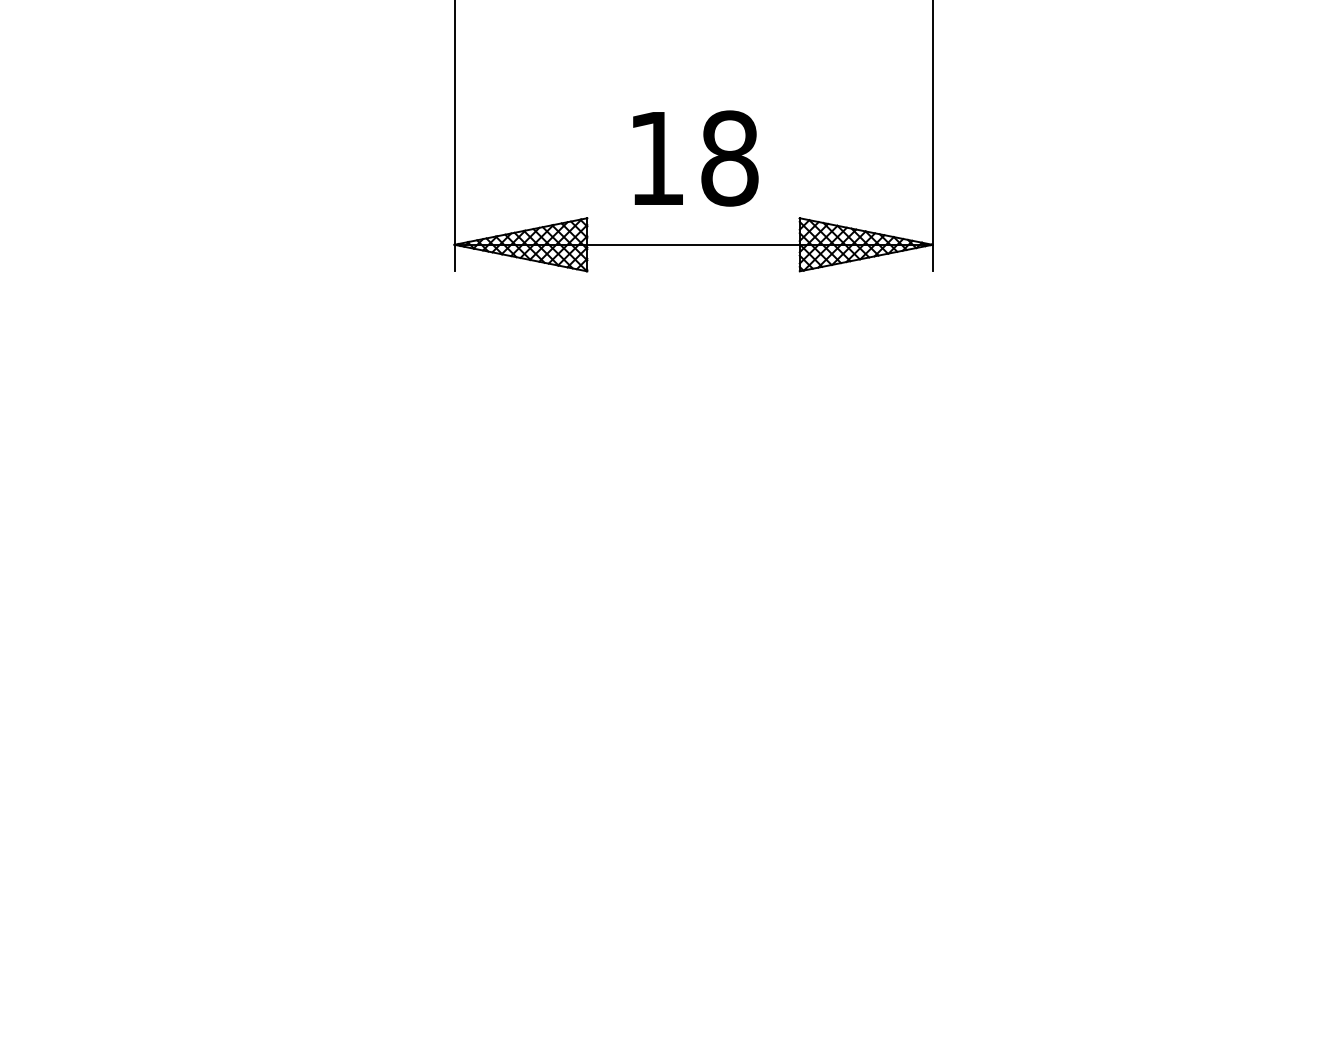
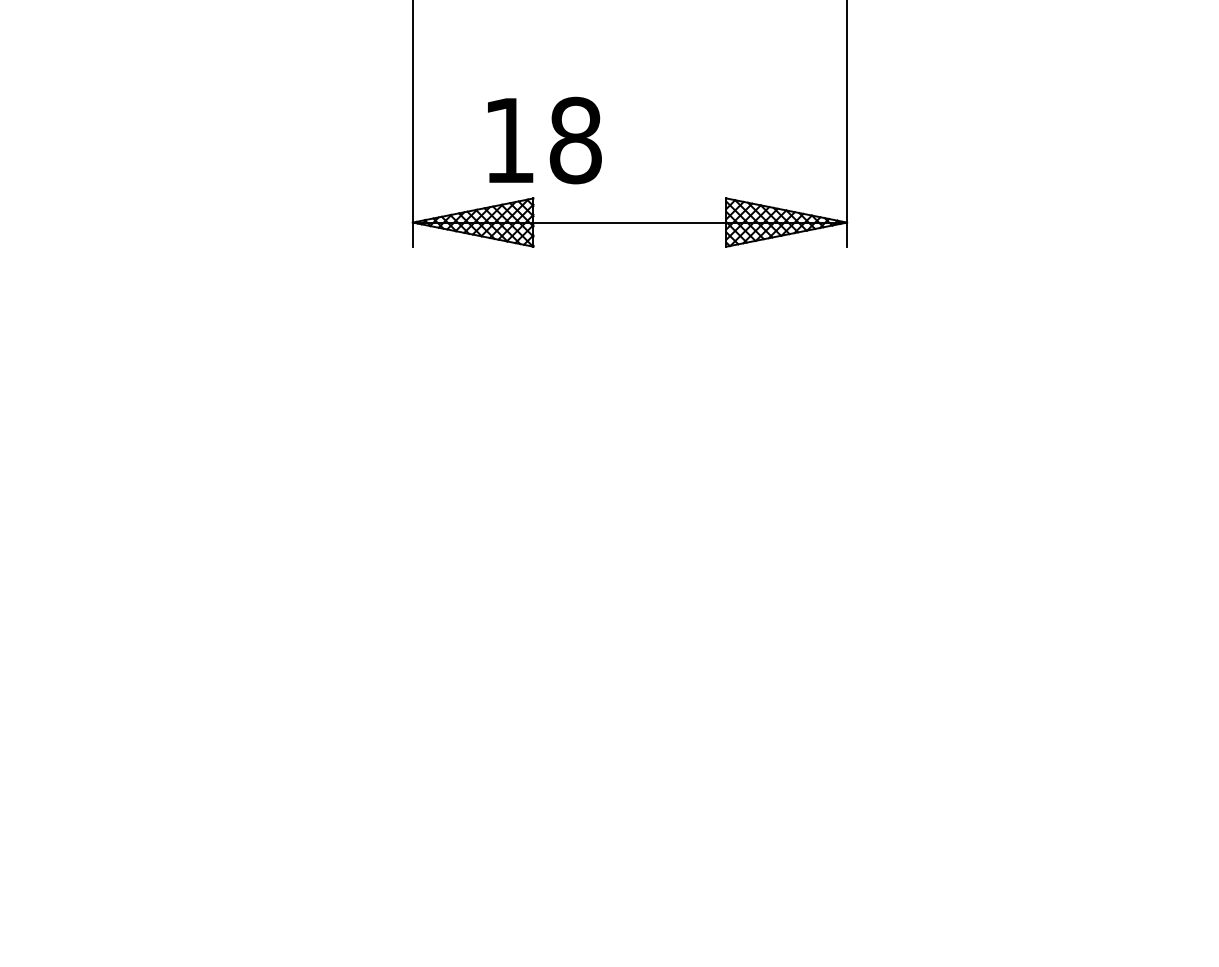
text: (695, 158) -> (544, 140), moved

